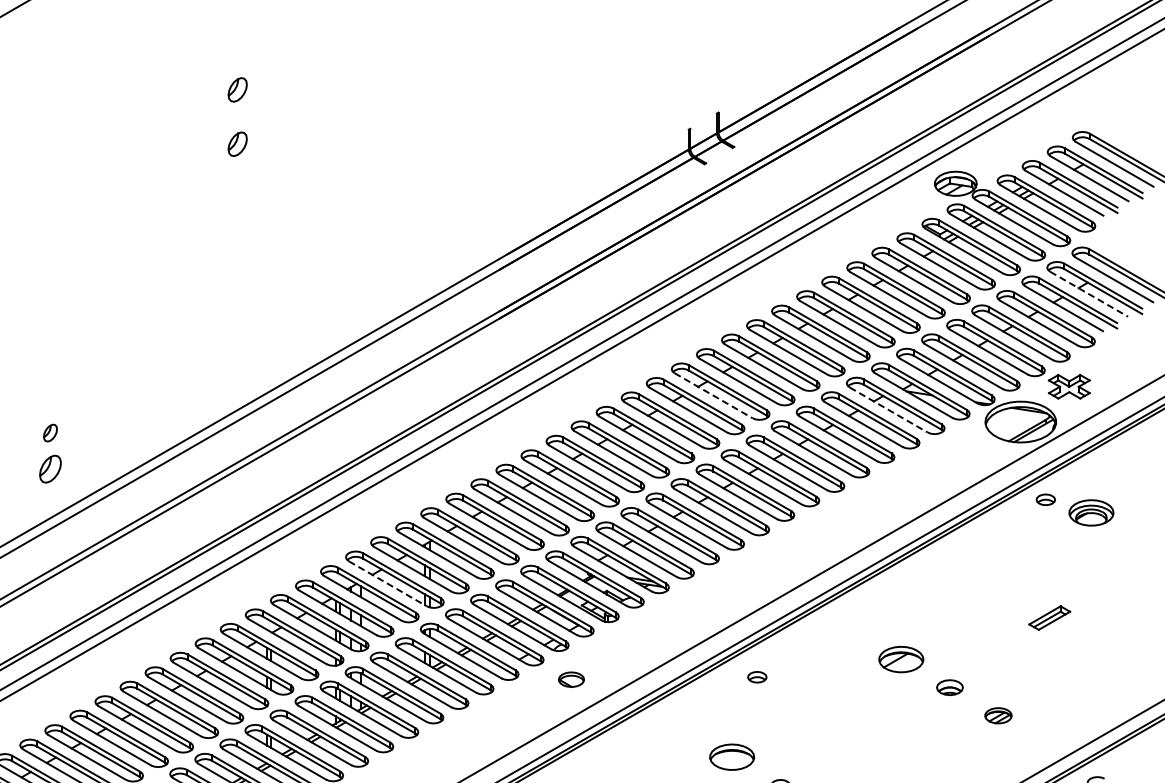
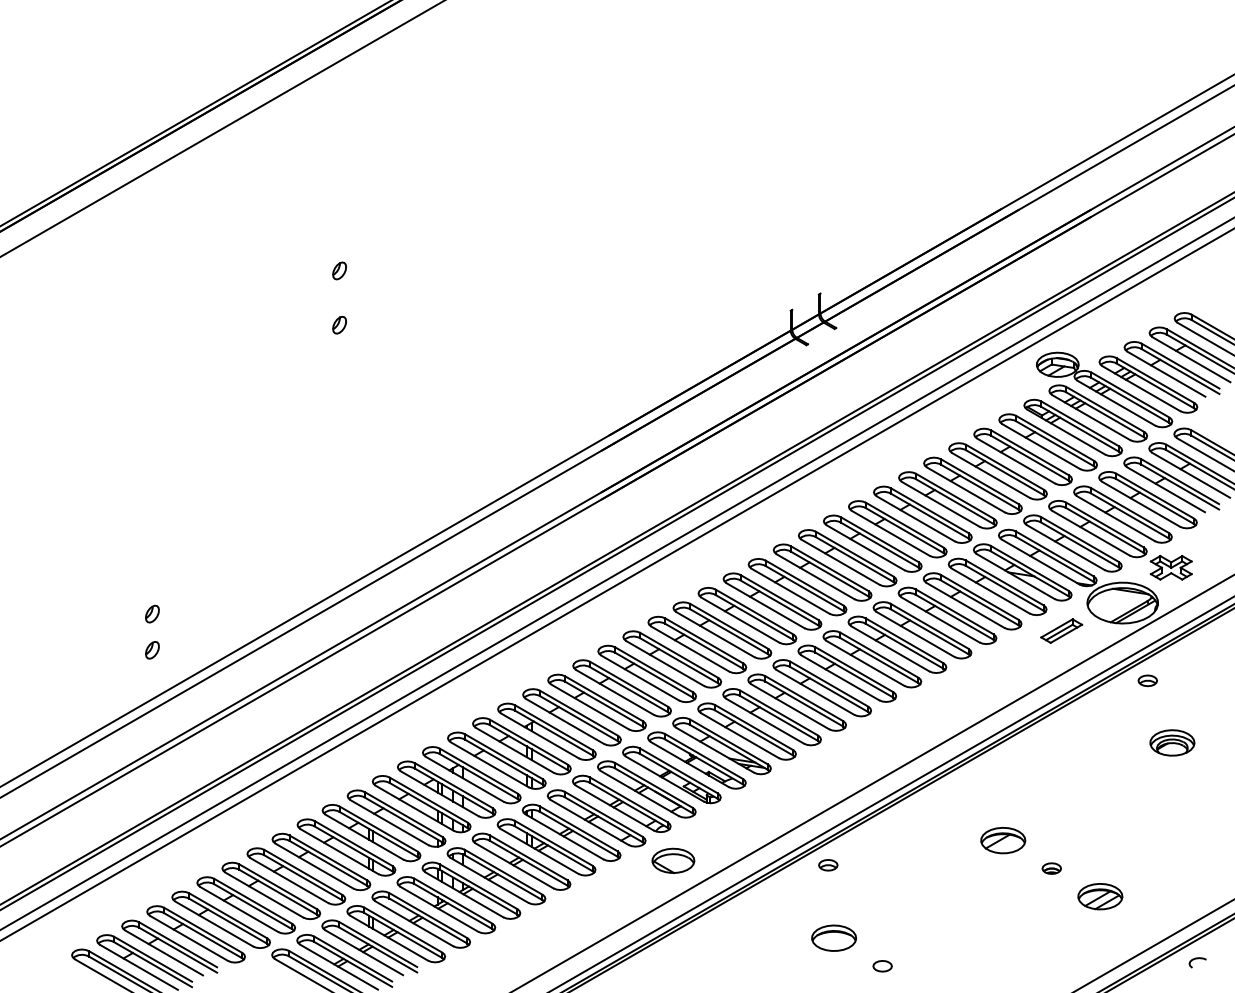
part: (237, 89) -> (339, 270), size x0.71
part: (237, 143) -> (339, 324), size x0.71
line: (1089, 294) -> (1191, 475), dashed -> solid
line: (713, 395) -> (815, 576), dashed -> solid
line: (888, 409) -> (990, 590), dashed -> solid
part: (50, 469) -> (152, 650), size x0.62
part: (1091, 512) -> (1172, 742), moved
line: (387, 583) -> (489, 764), dashed -> solid
part: (1049, 617) -> (1061, 630), moved
part: (757, 677) -> (828, 865), moved
part: (571, 679) -> (673, 860), size x1.67
part: (949, 687) -> (1051, 868), size x0.71
part: (998, 715) -> (1100, 896), size x1.67

